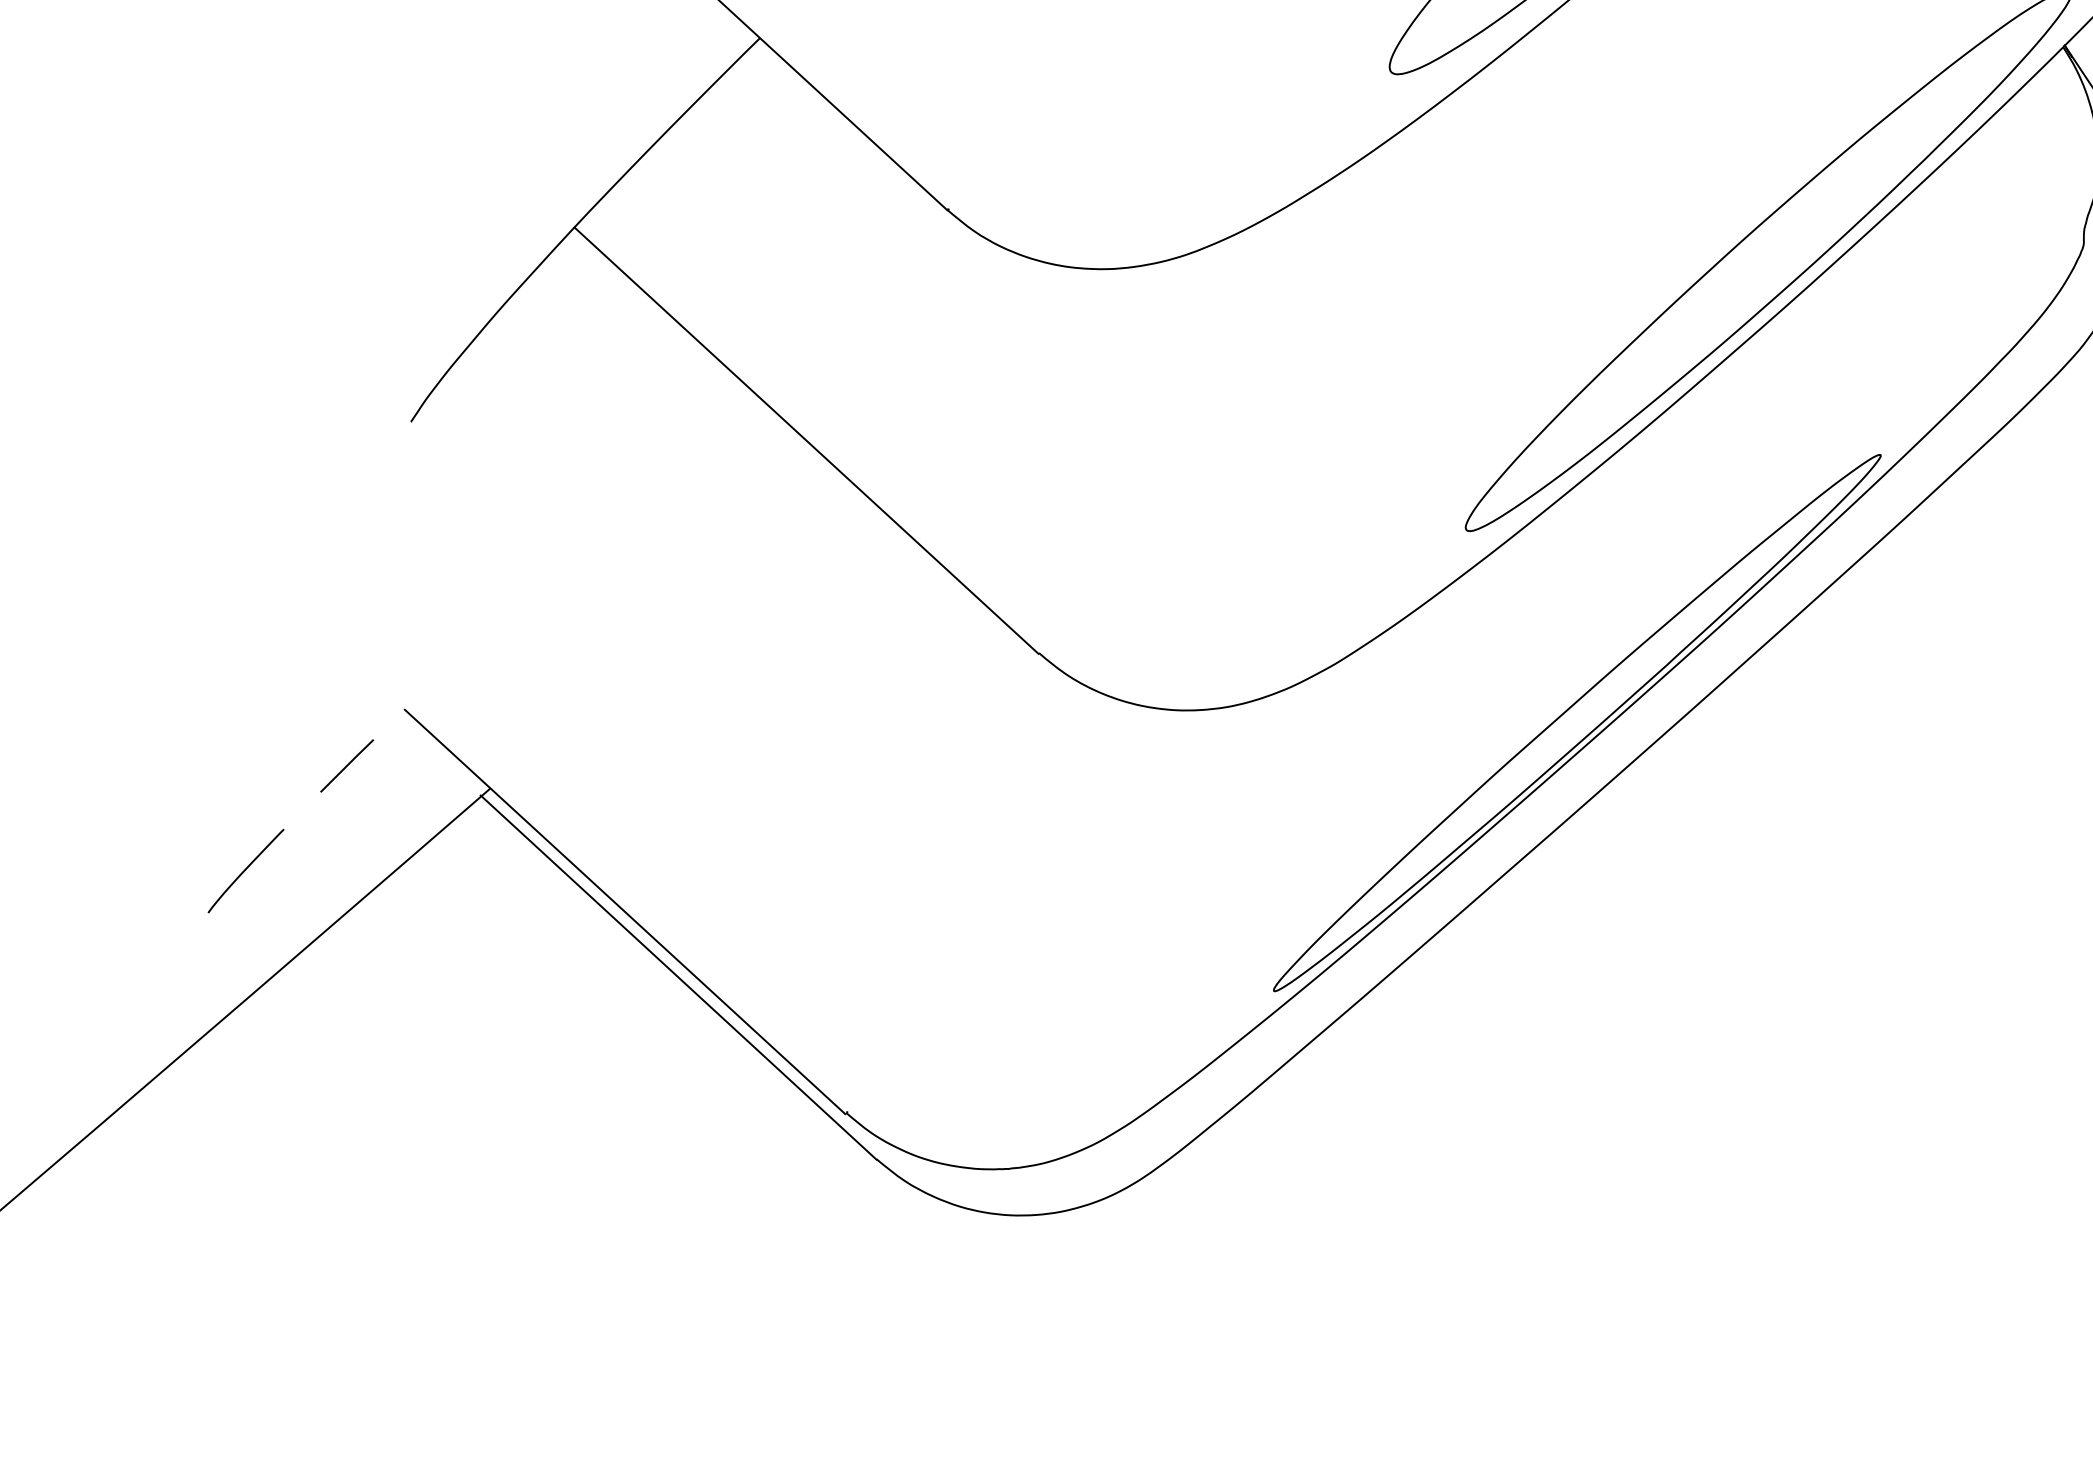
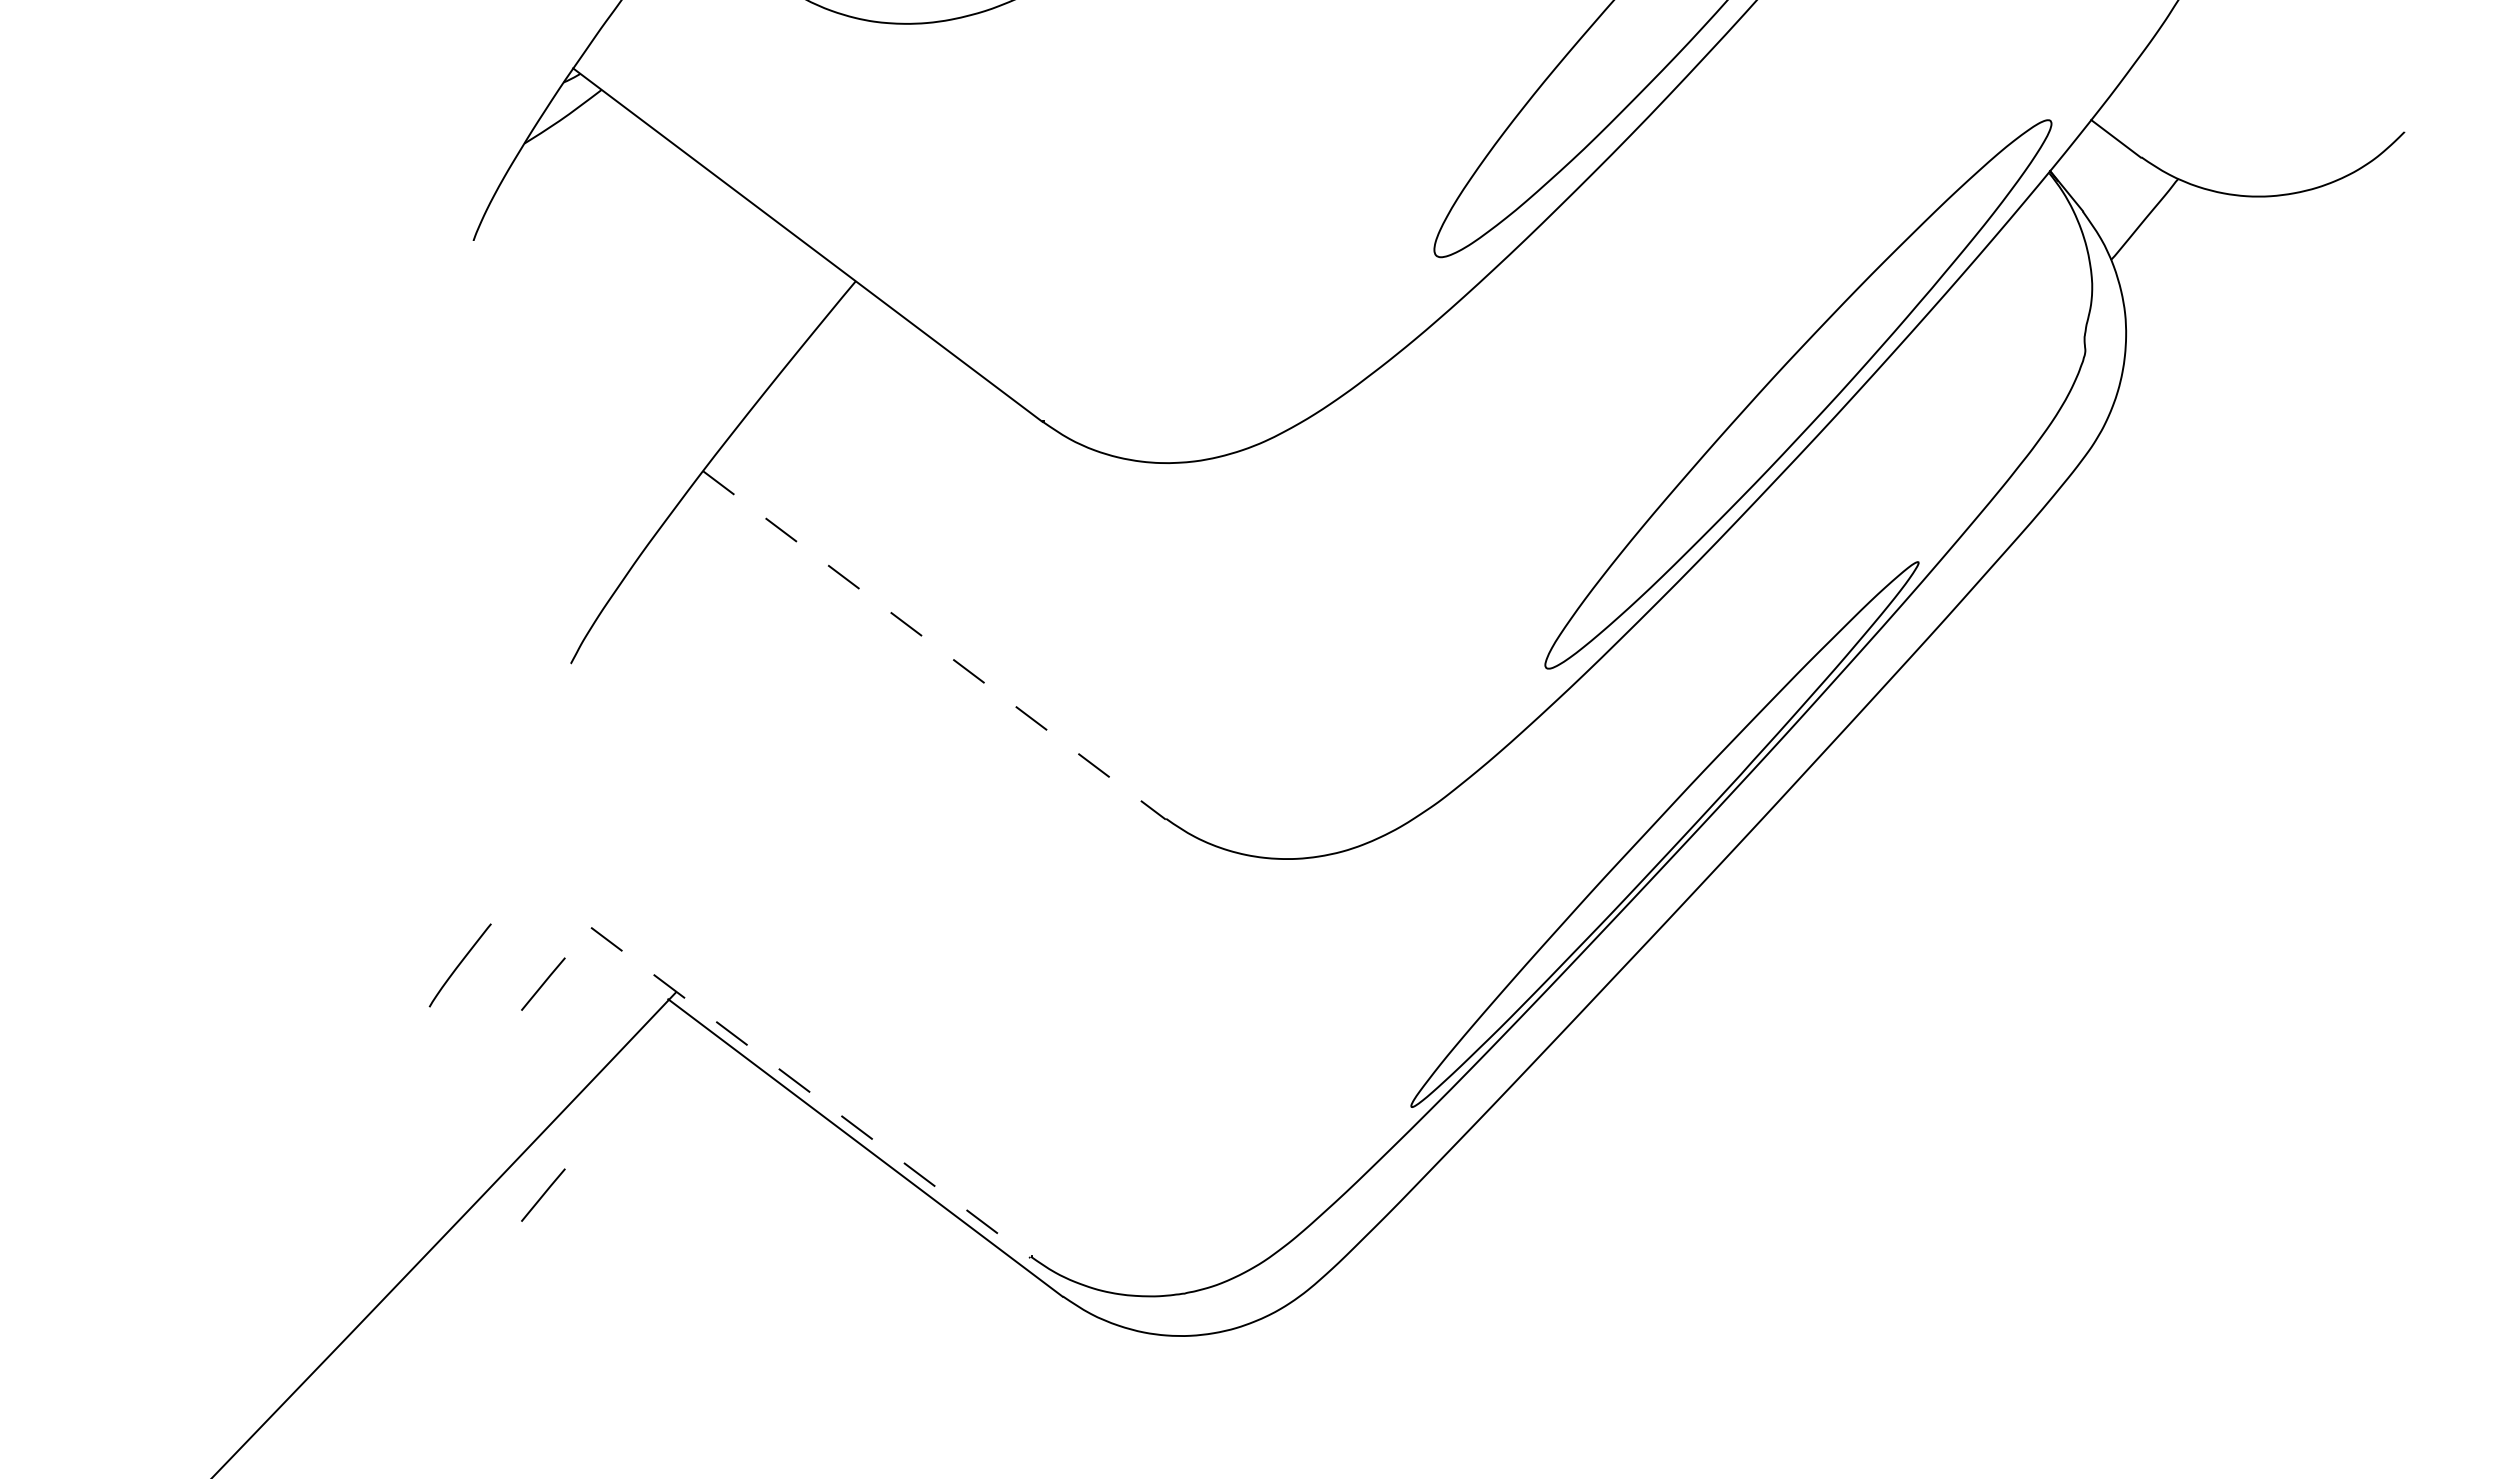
line: (806, 440) -> (934, 645), solid -> dashed
curve: (245, 871) -> (459, 965), moved
line: (624, 911) -> (810, 1092), solid -> dashed
line: (324, 993) -> (543, 1194), added

